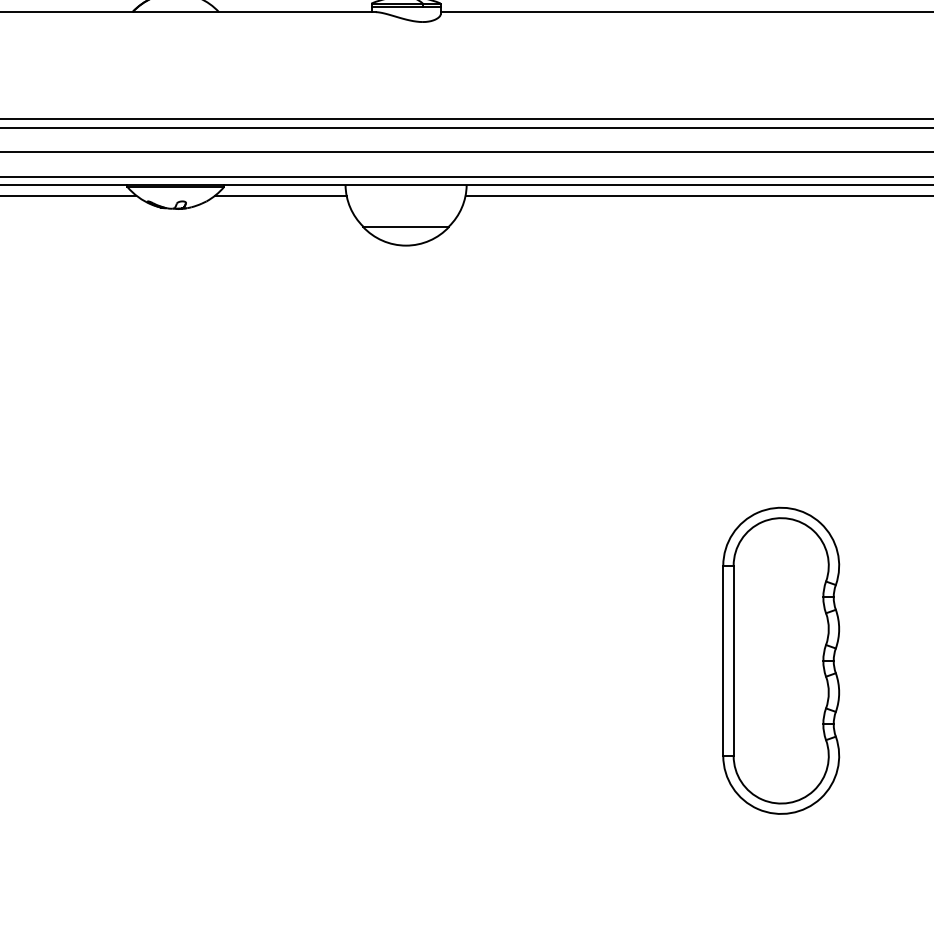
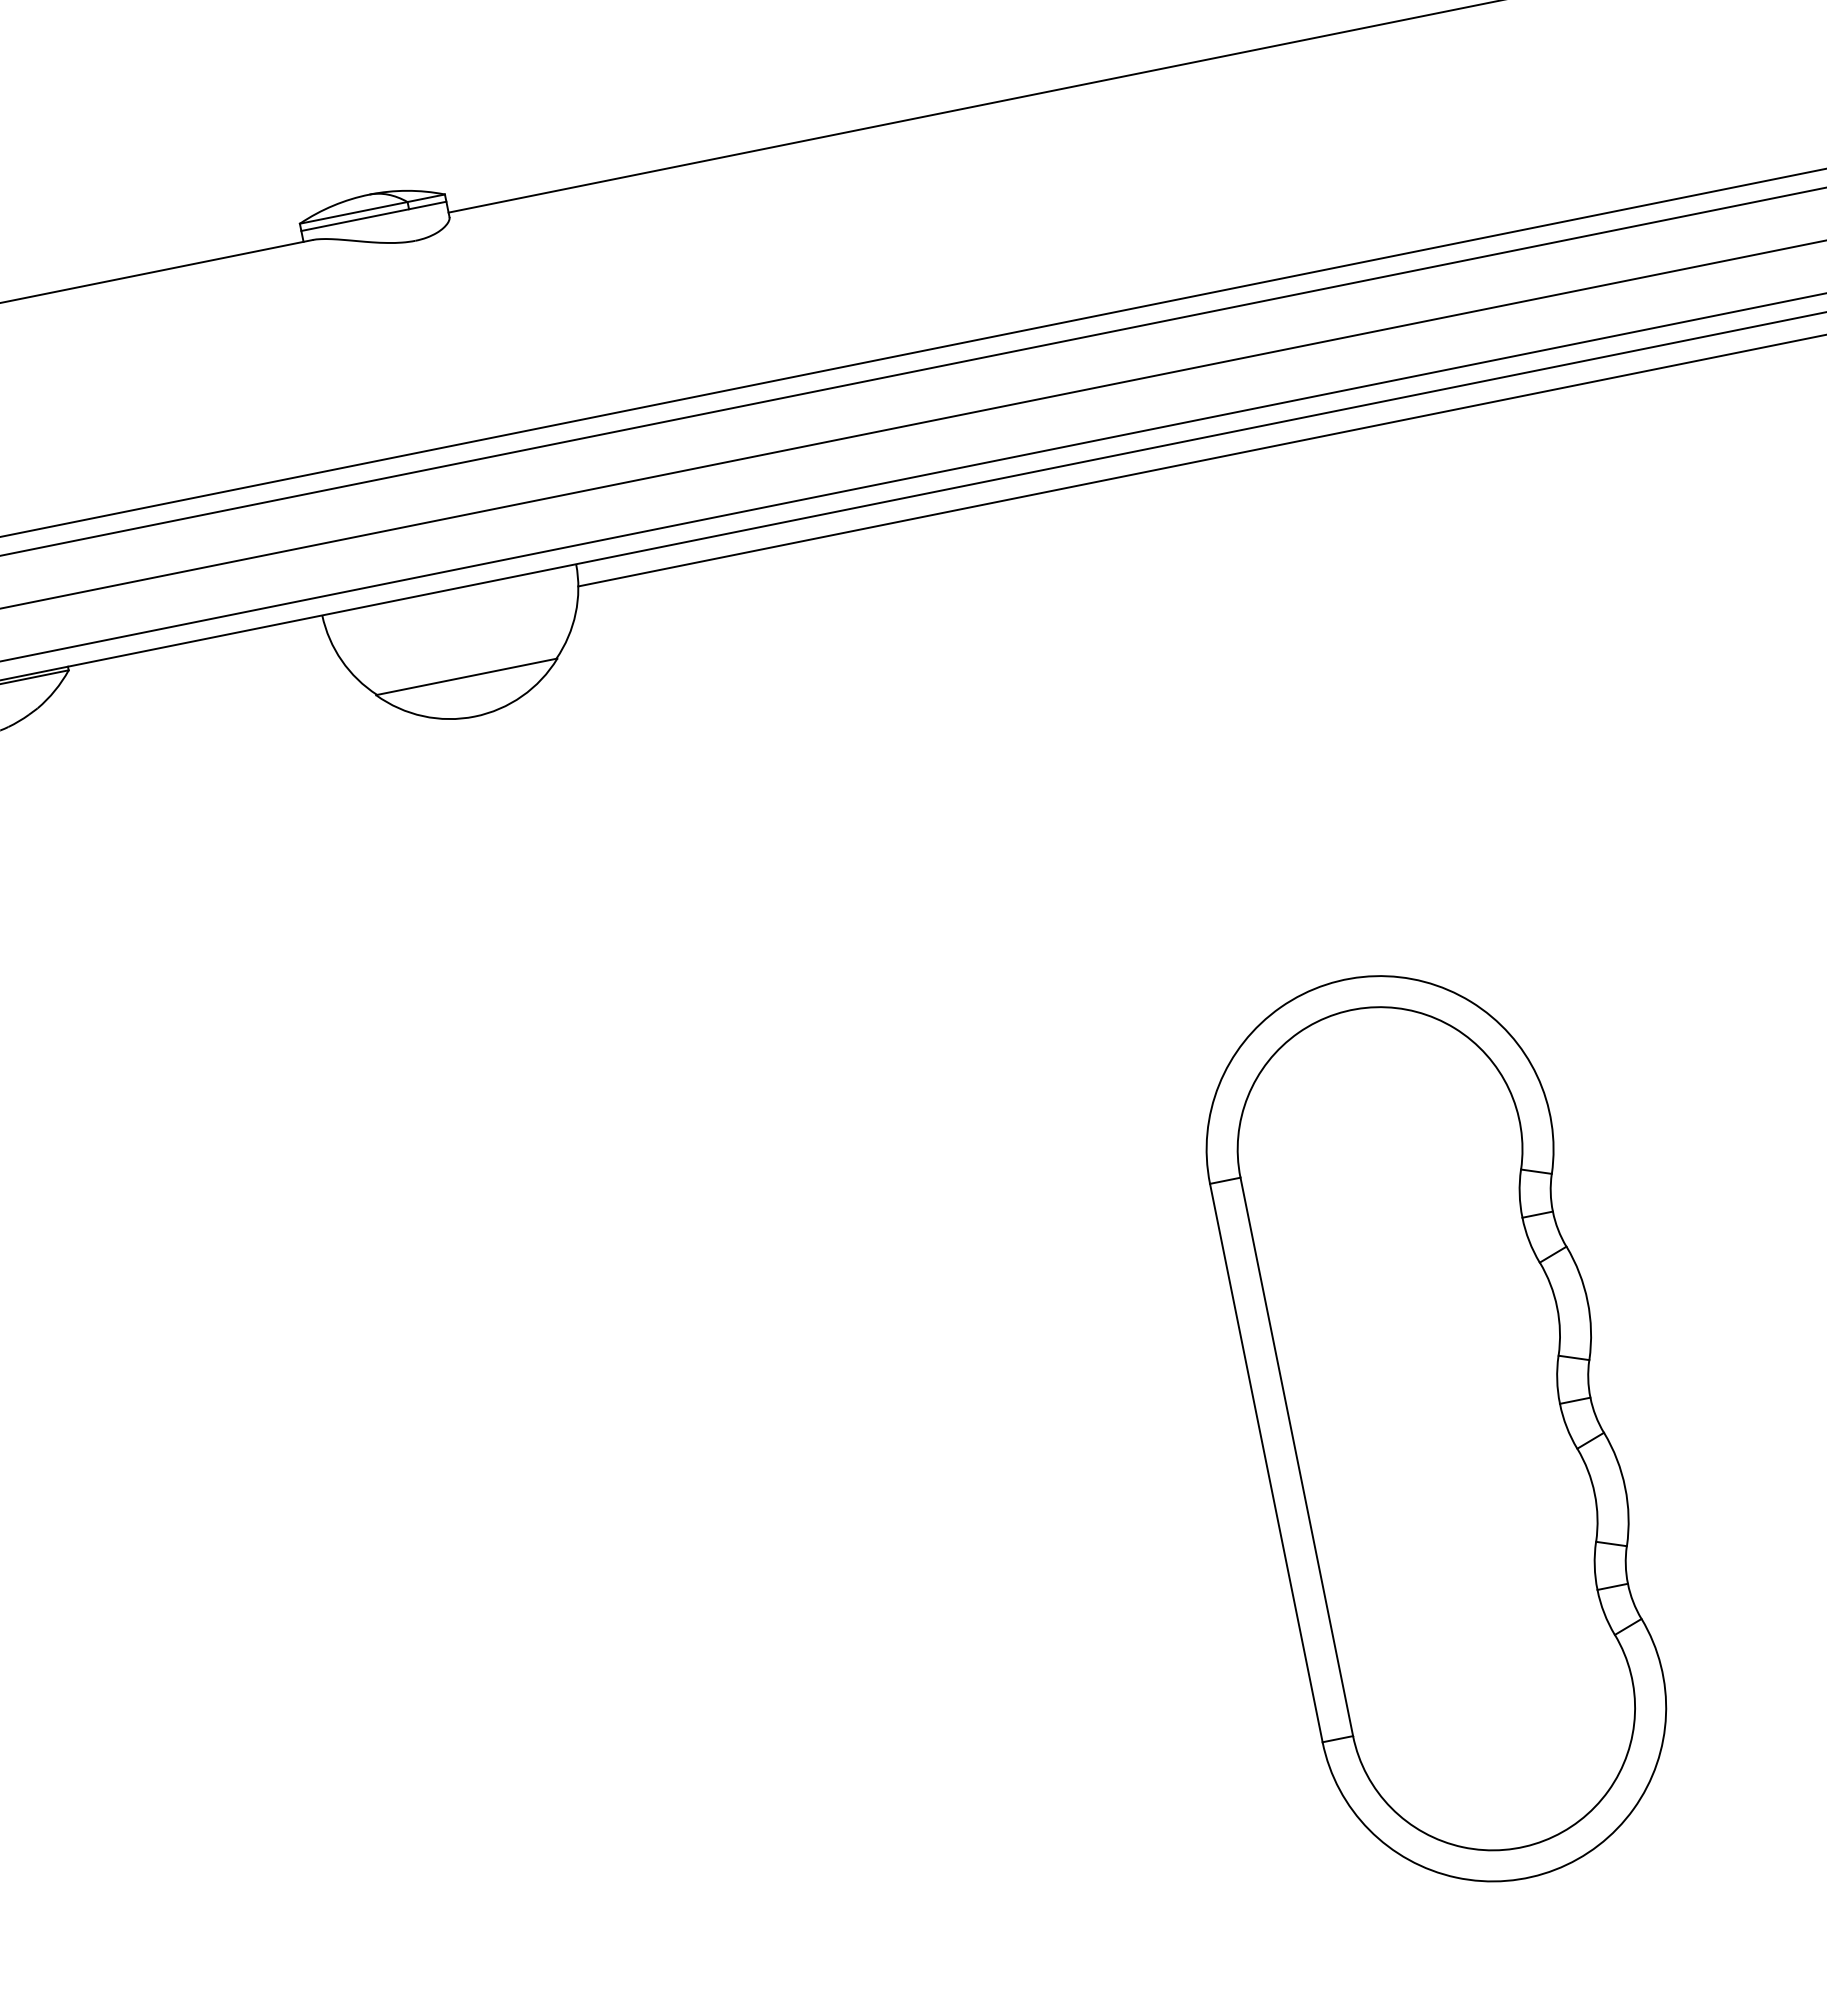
line: (280, 195) -> (190, 664), removed
part: (781, 660) -> (1436, 1427), size x1.4

